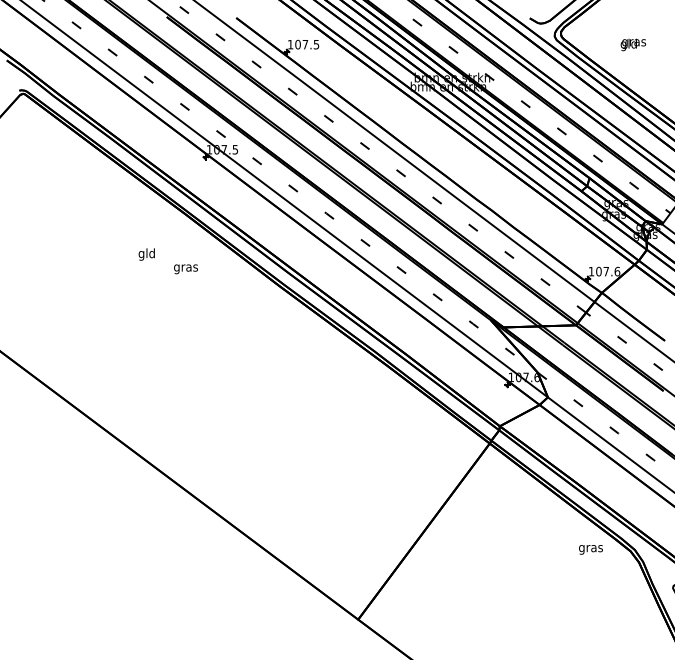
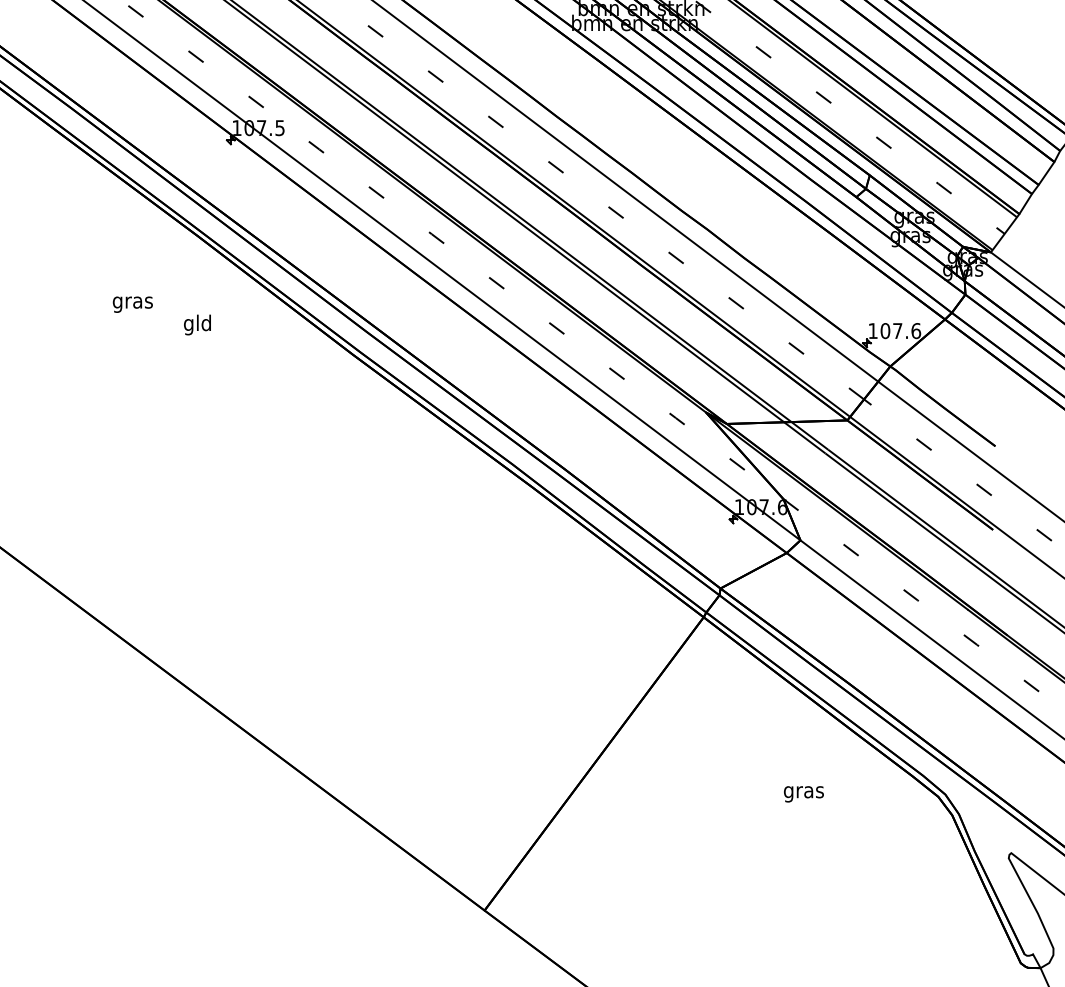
text: (146, 254) -> (132, 302), gld -> gras
text: (185, 267) -> (196, 324), gras -> gld
text: (590, 549) -> (803, 793), moved

